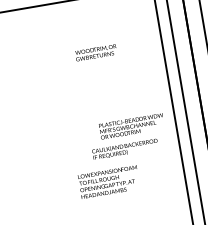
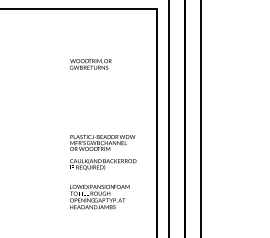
text: (131, 125) -> (102, 142), moved
text: (108, 182) -> (99, 197), moved

